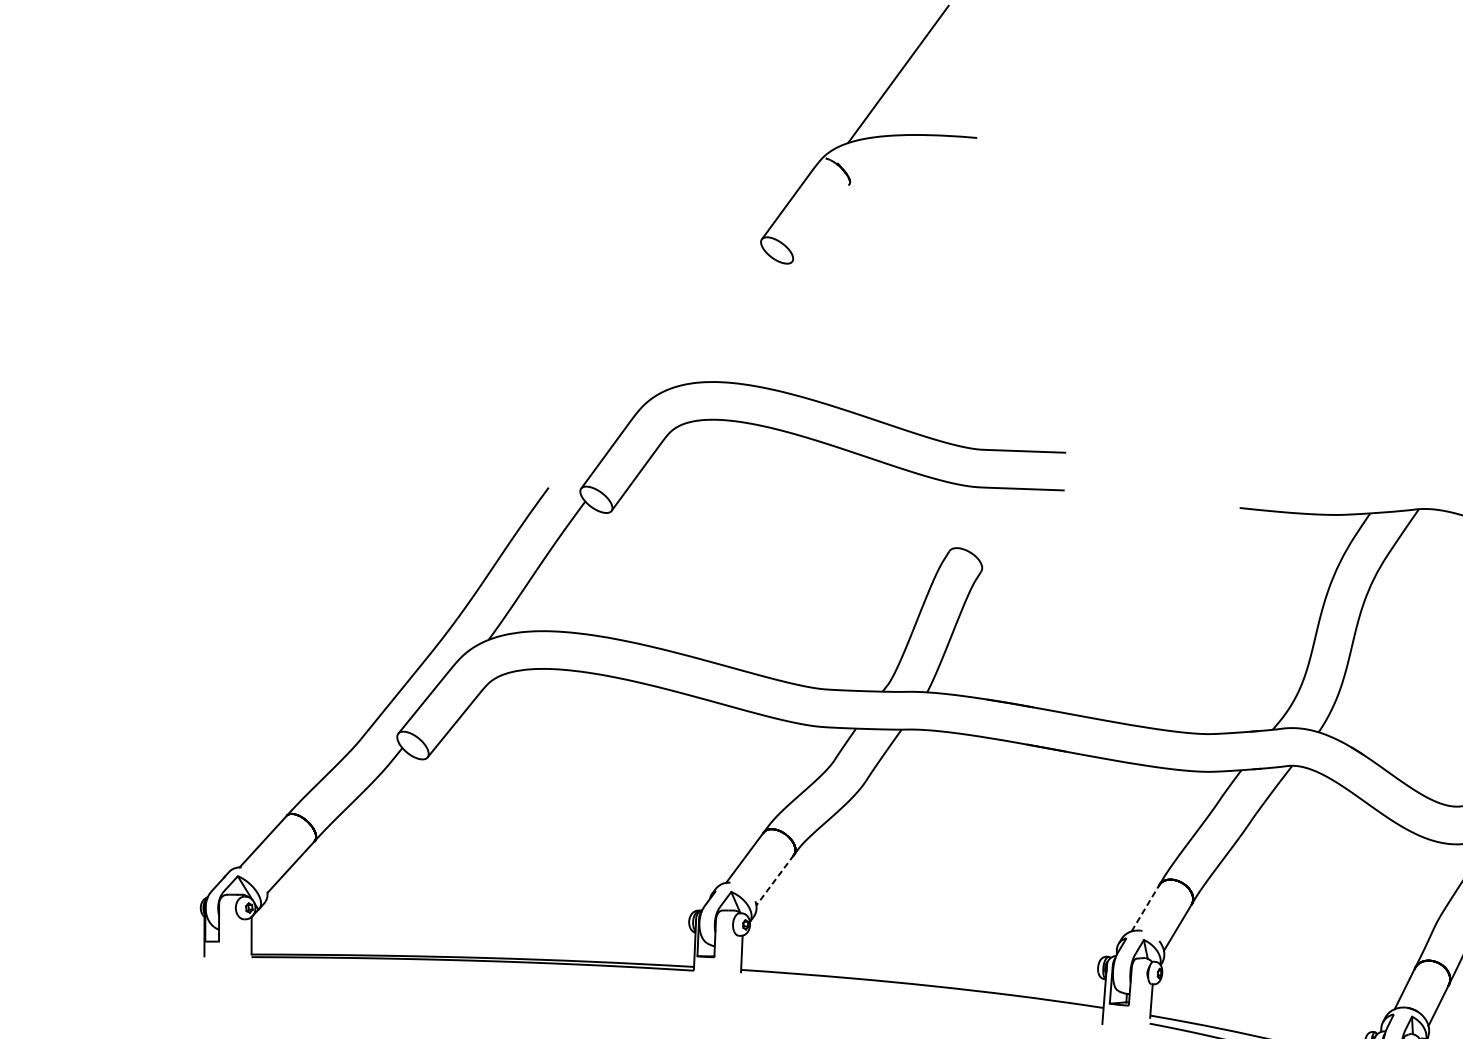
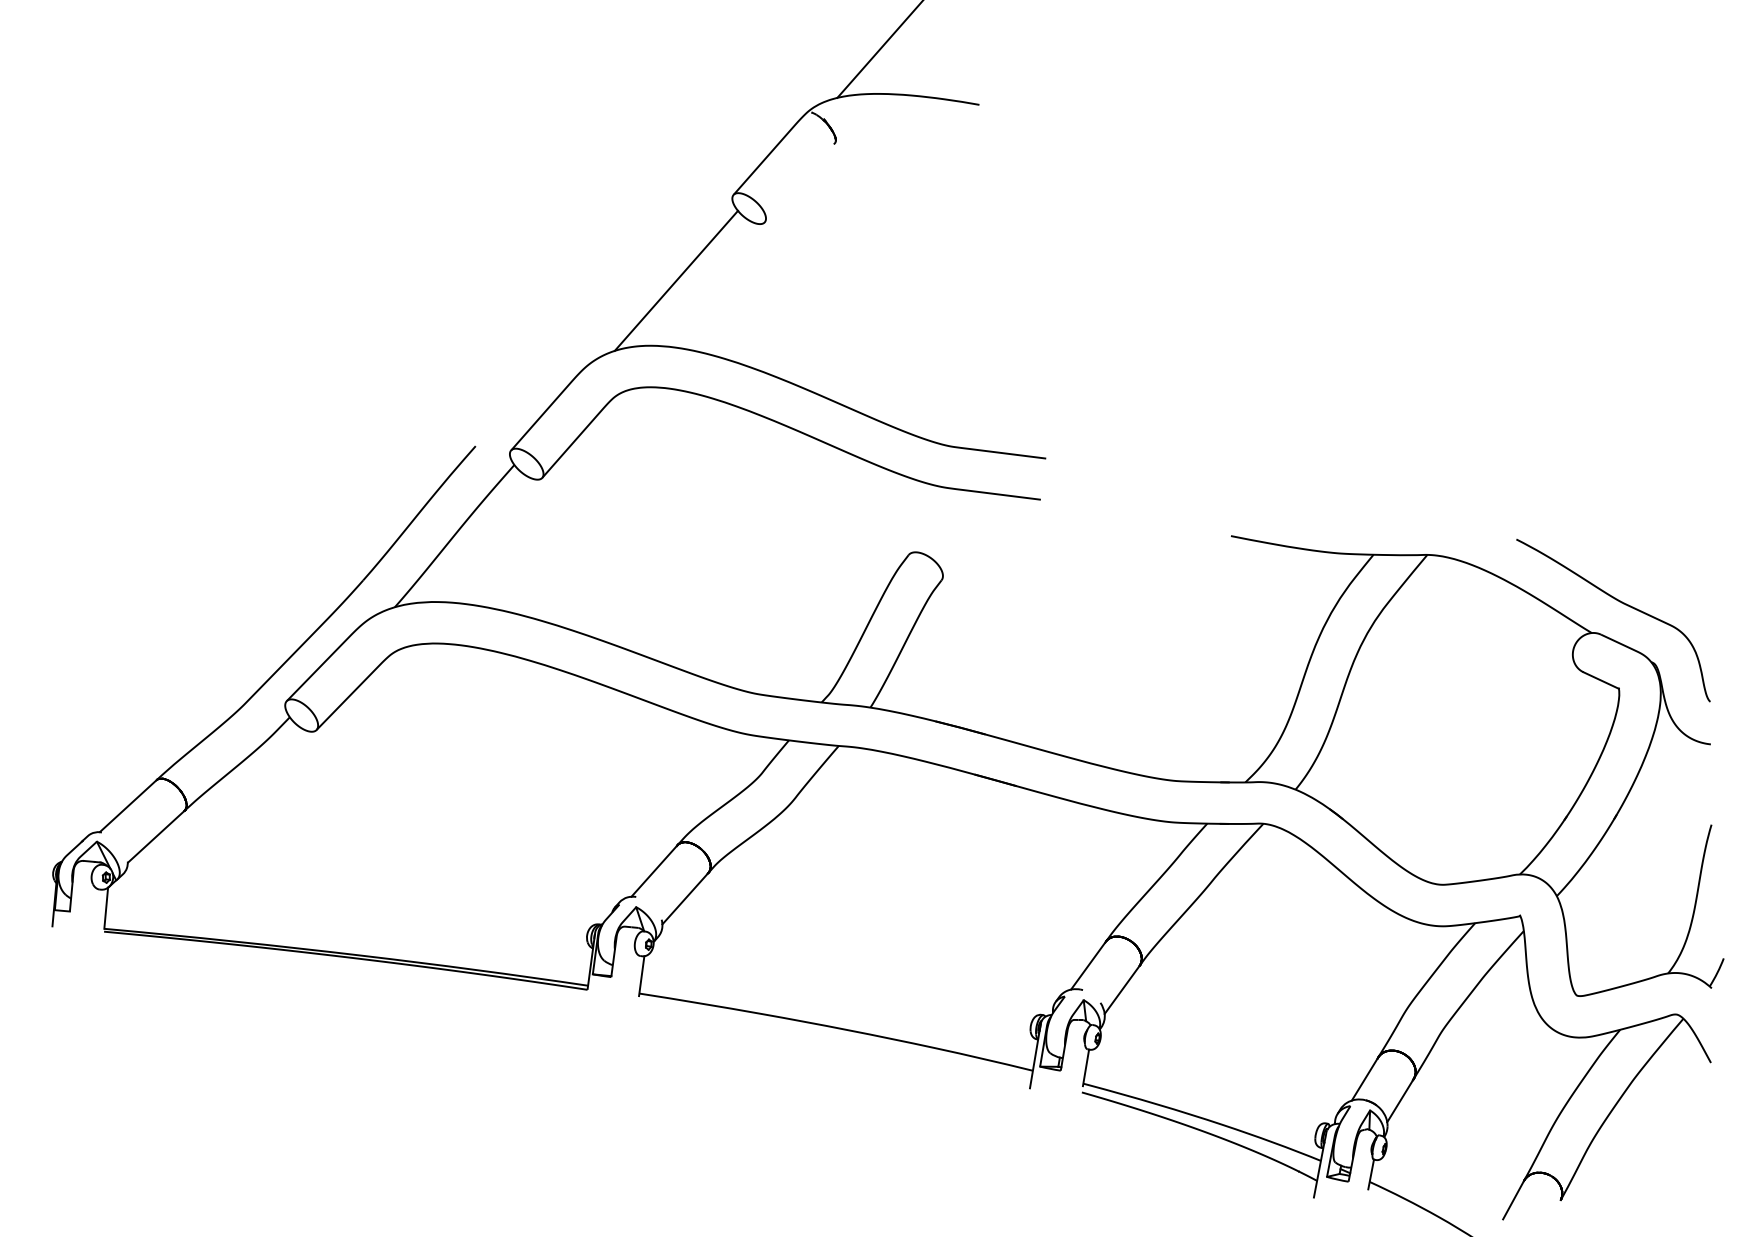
line: (717, 321) -> (676, 280), added
line: (775, 880) -> (685, 898), dashed -> solid
line: (1145, 908) -> (1088, 965), dashed -> solid

